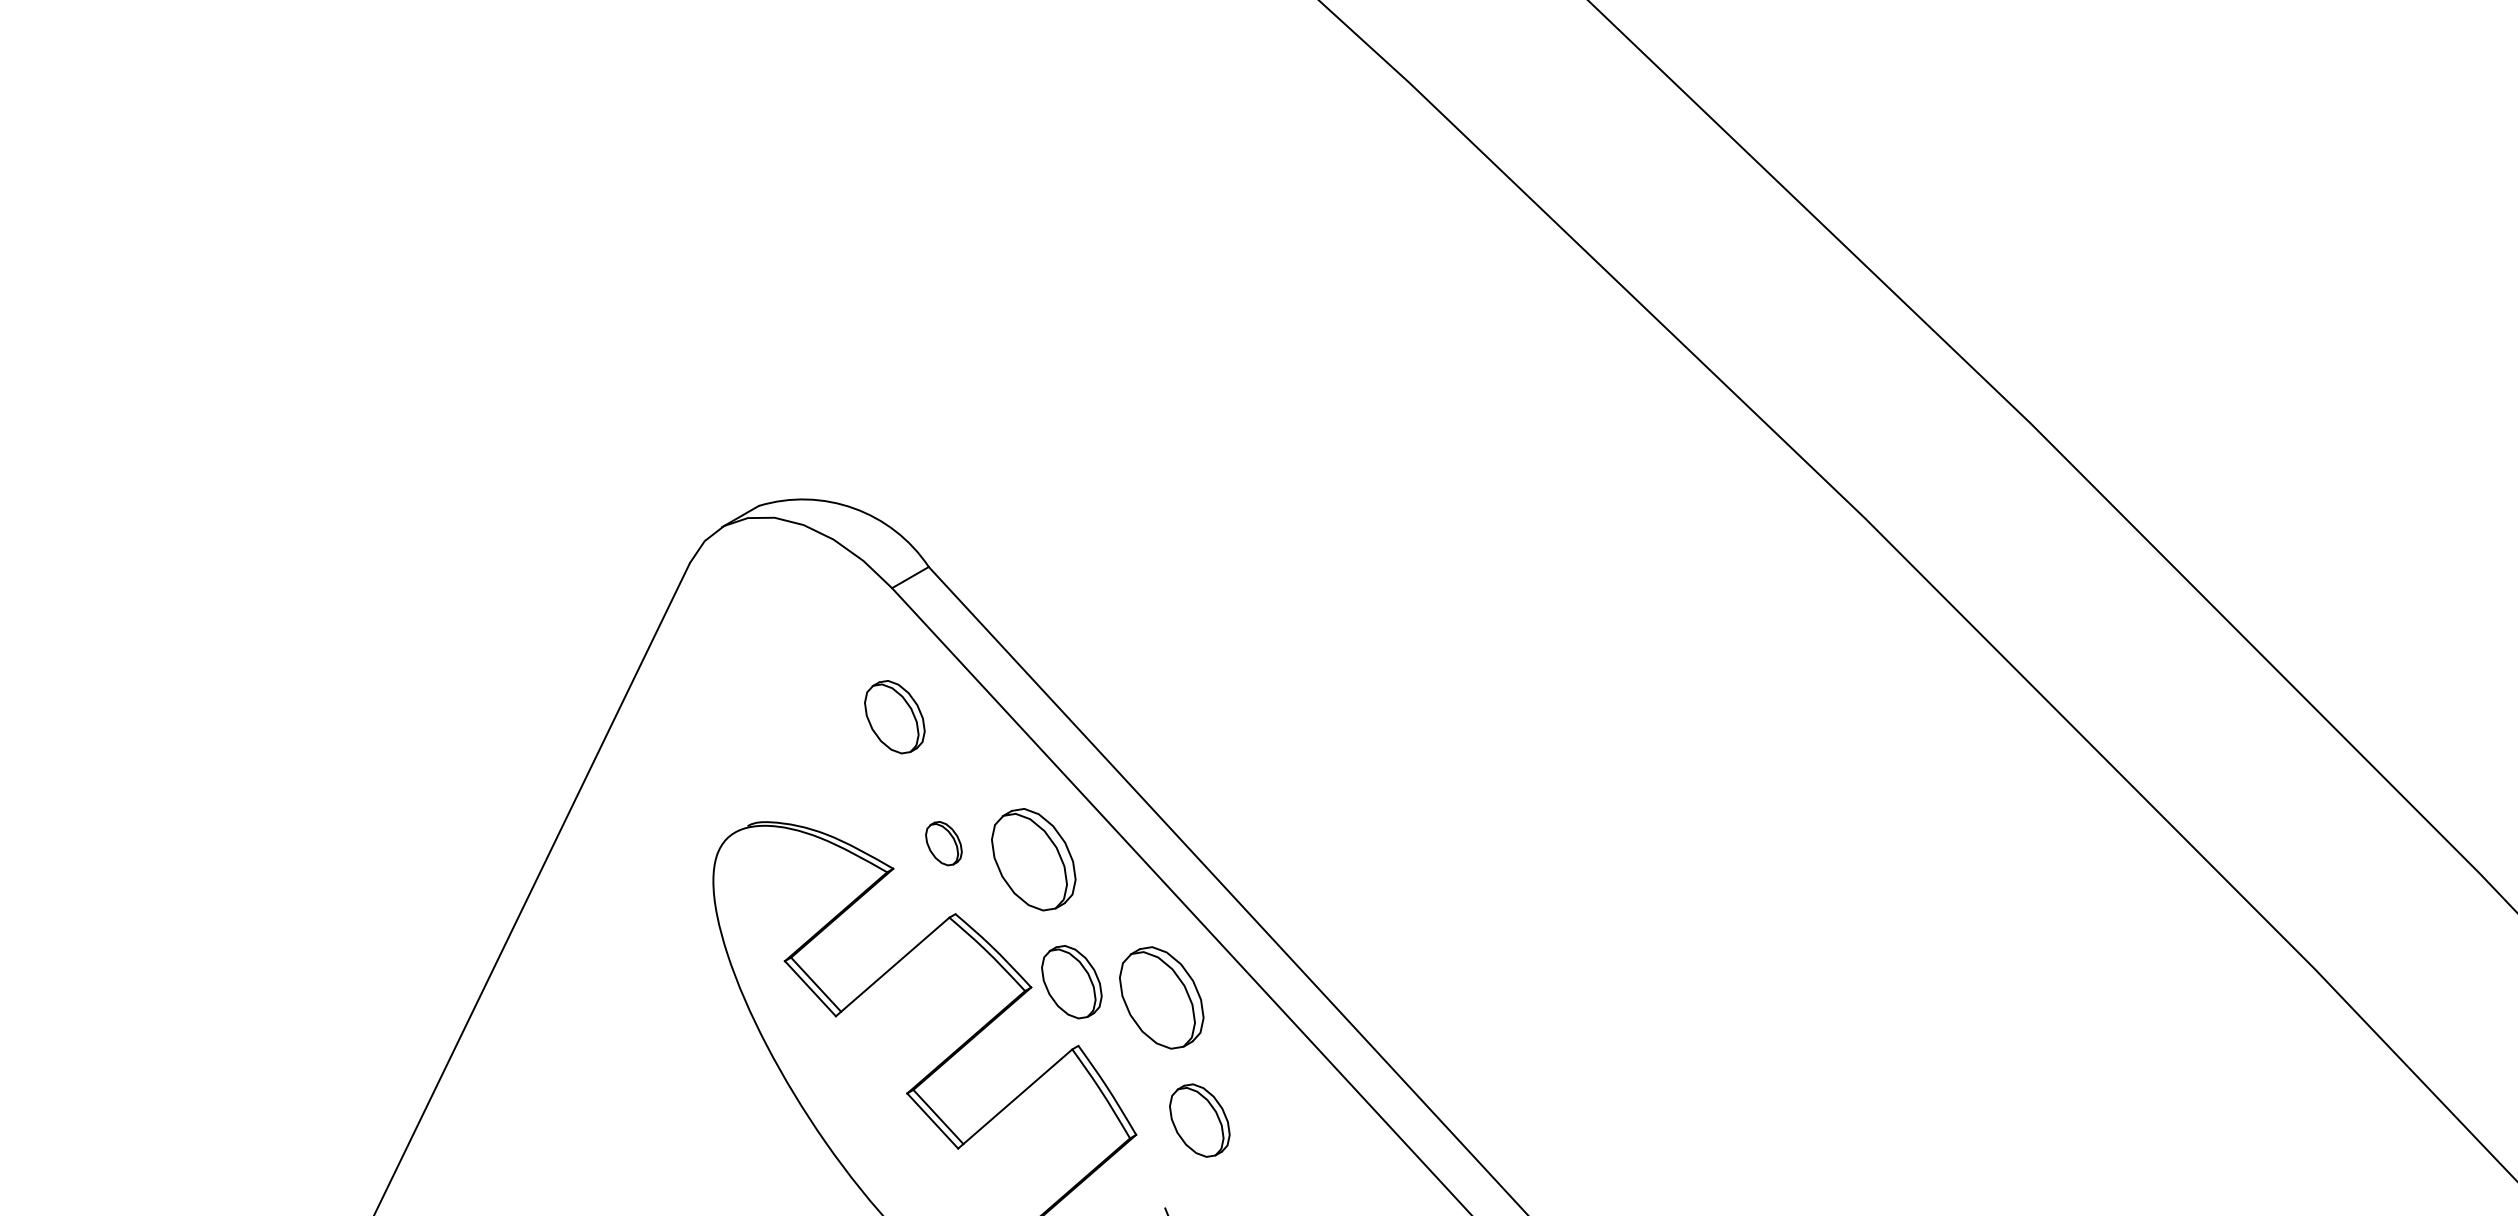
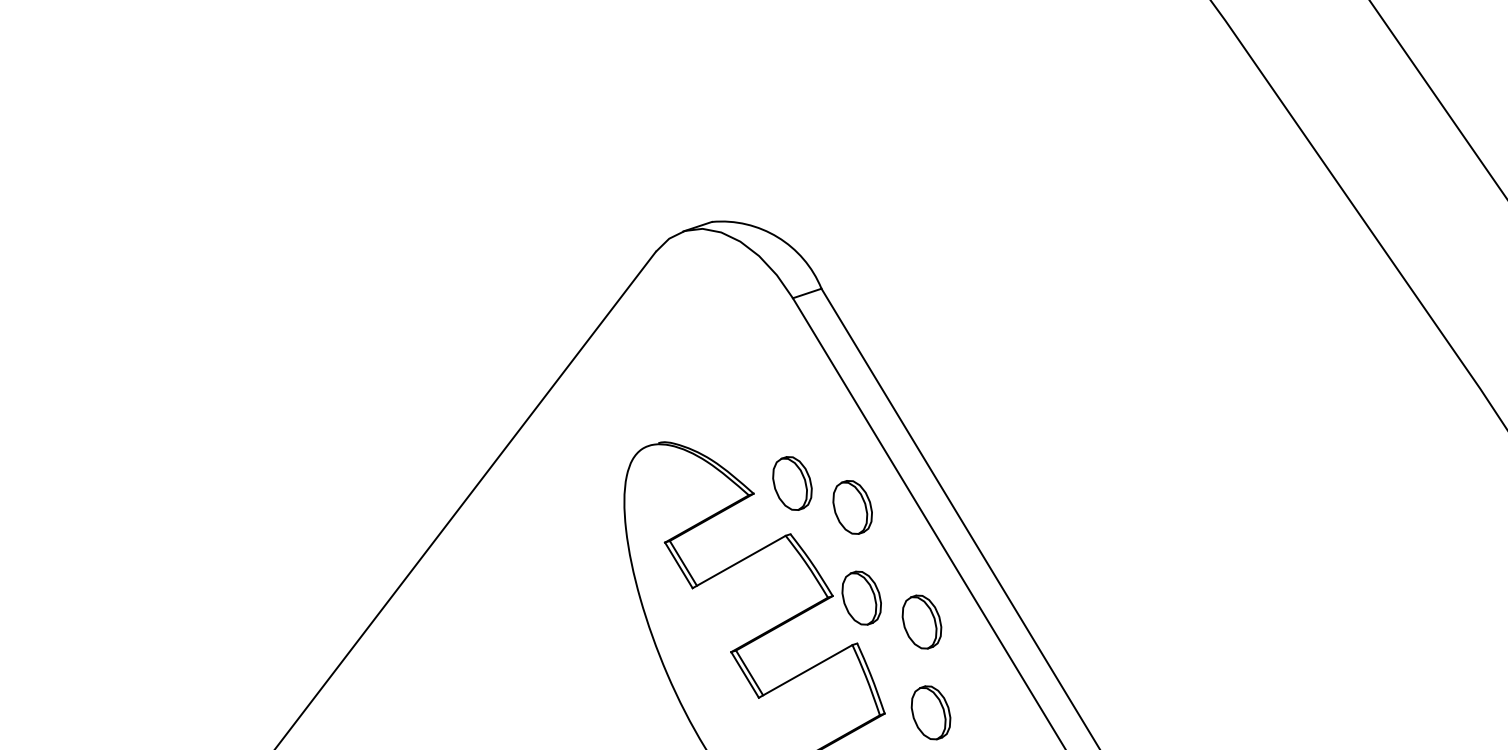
part: (894, 717) -> (776, 388), removed
part: (943, 843) -> (792, 483), size x1.67
part: (1033, 859) -> (852, 507), size x0.71
part: (1161, 998) -> (921, 622), size x0.71

